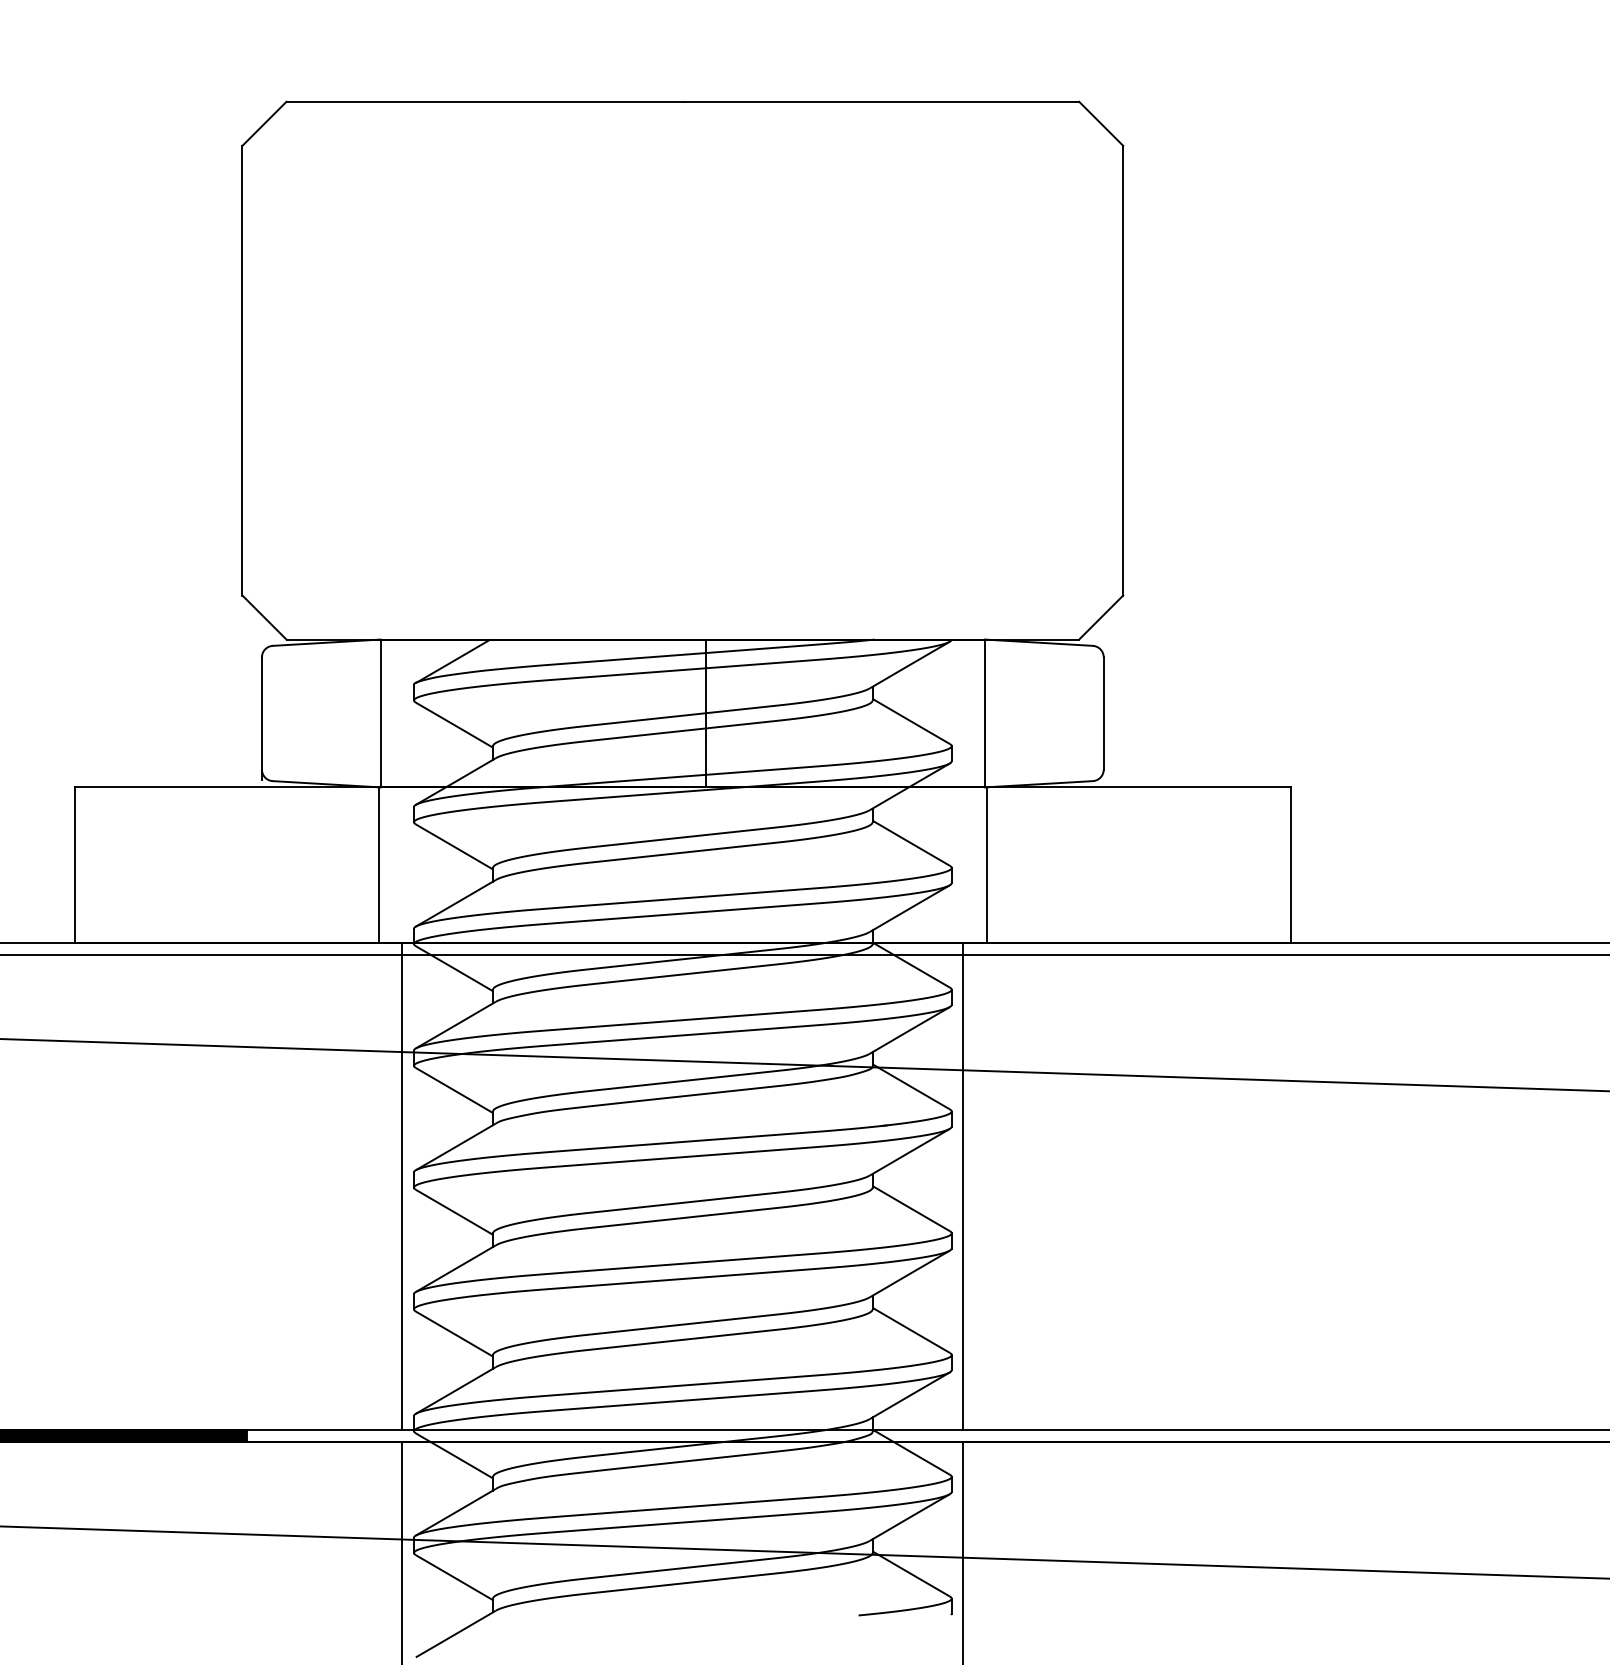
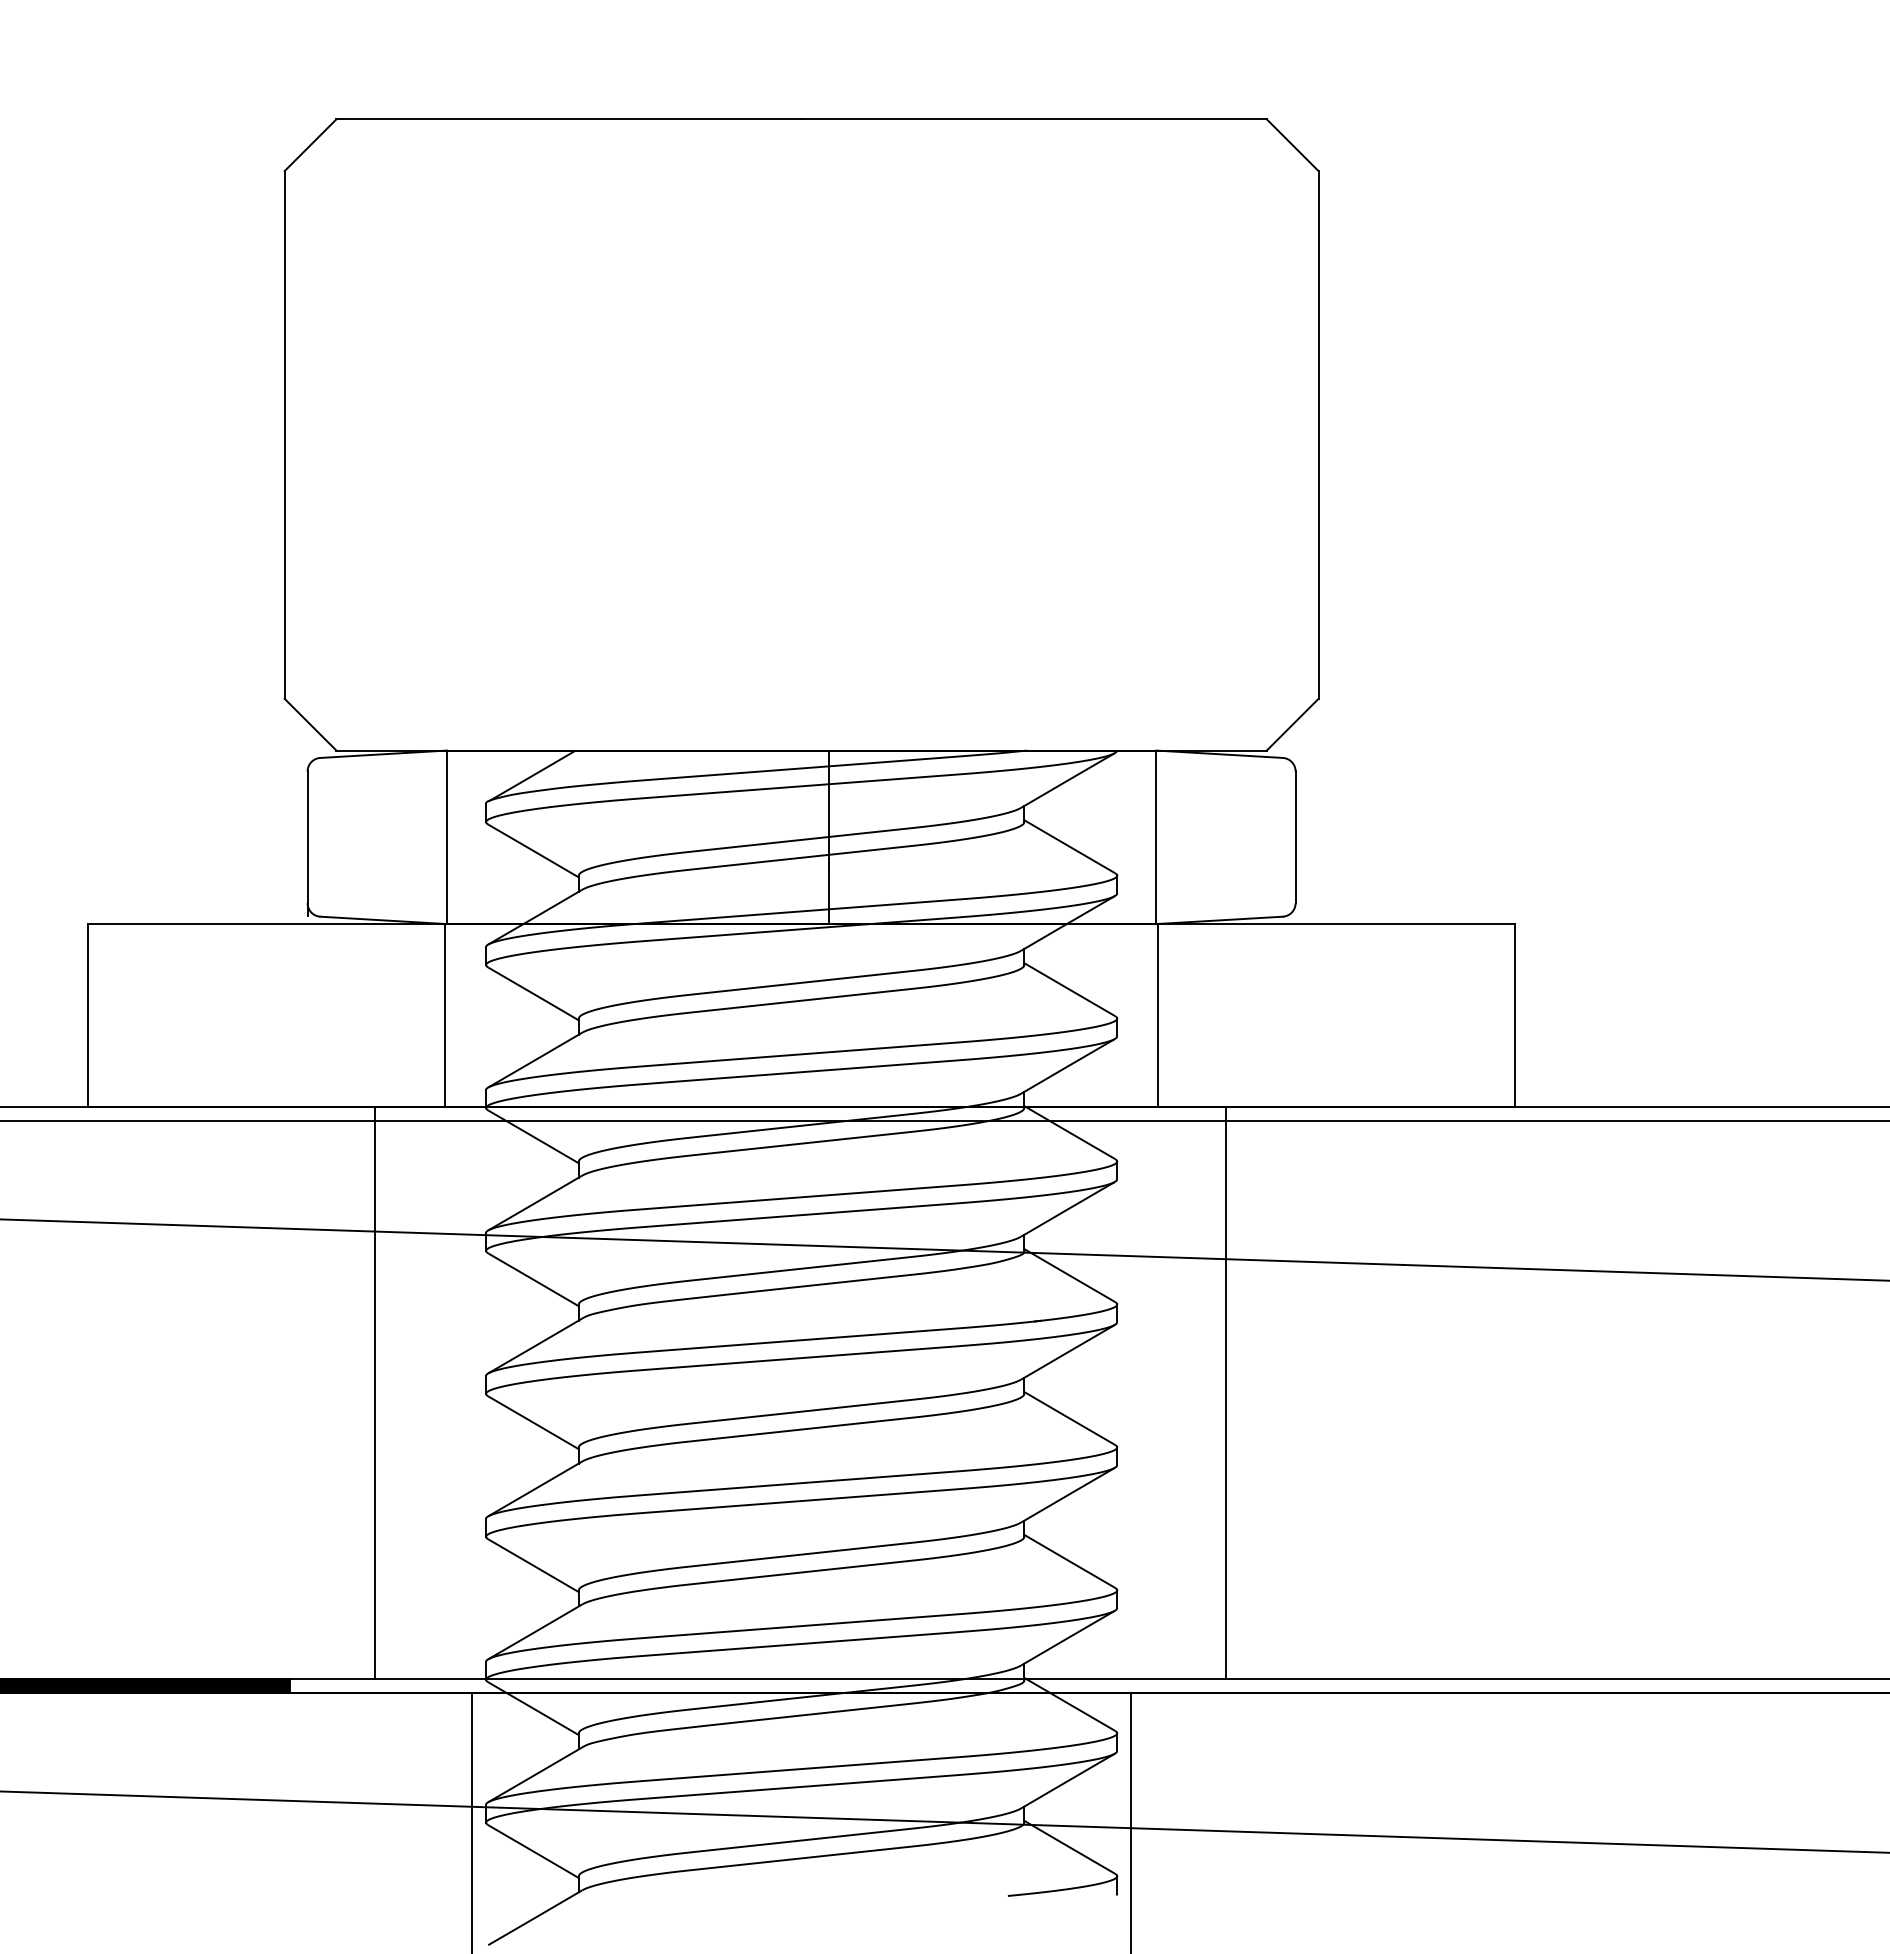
line: (402, 1186) -> (375, 1392), moved
line: (963, 1186) -> (1225, 1392), moved

